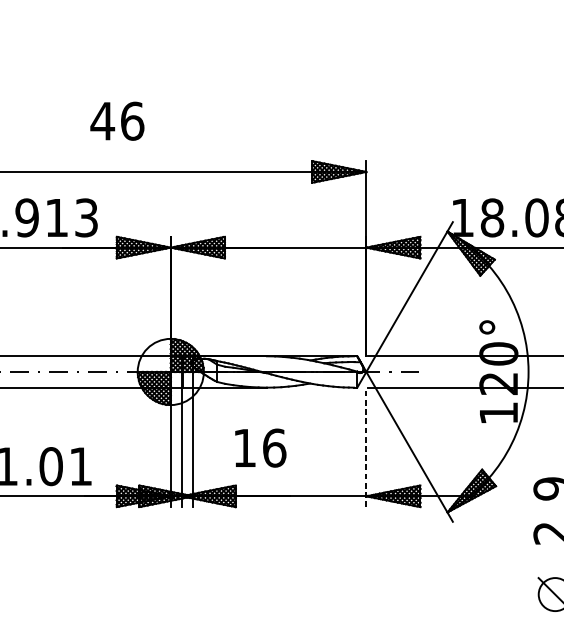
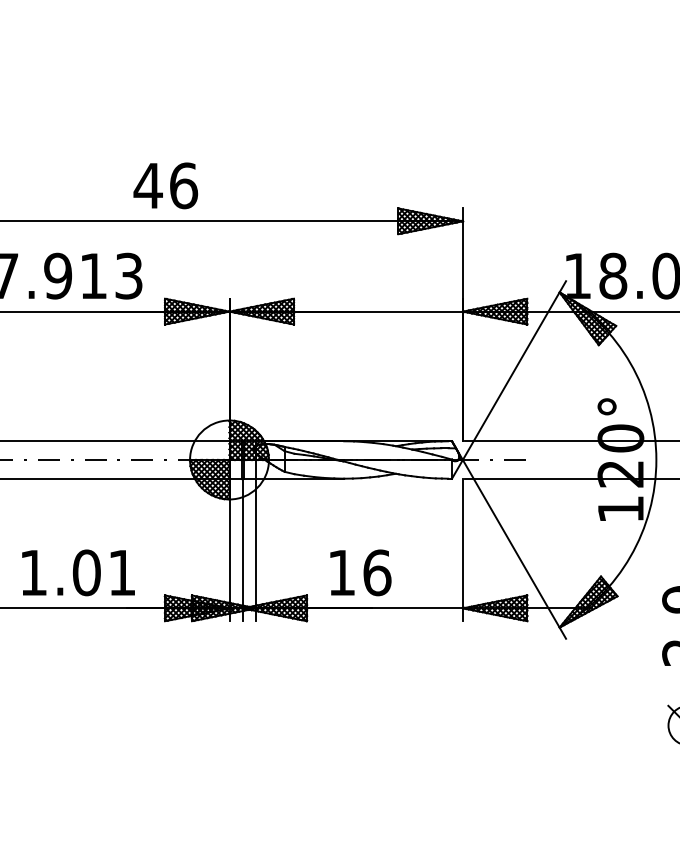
text: (117, 120) -> (165, 185), moved
line: (366, 446) -> (462, 549), dashed -> solid
text: (260, 447) -> (360, 572), moved

